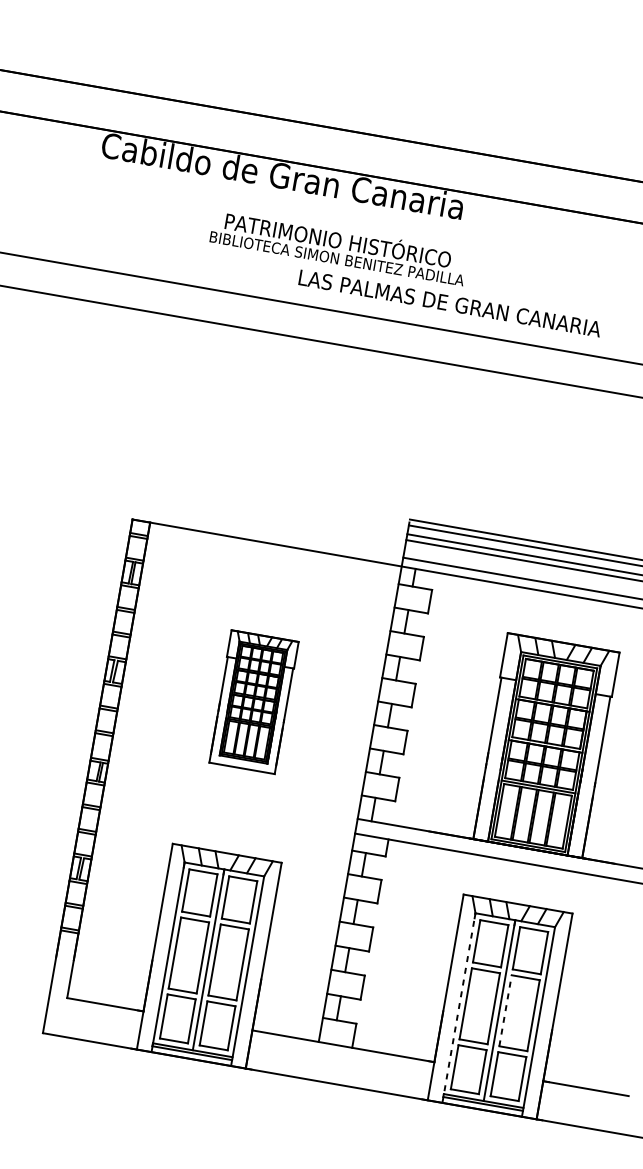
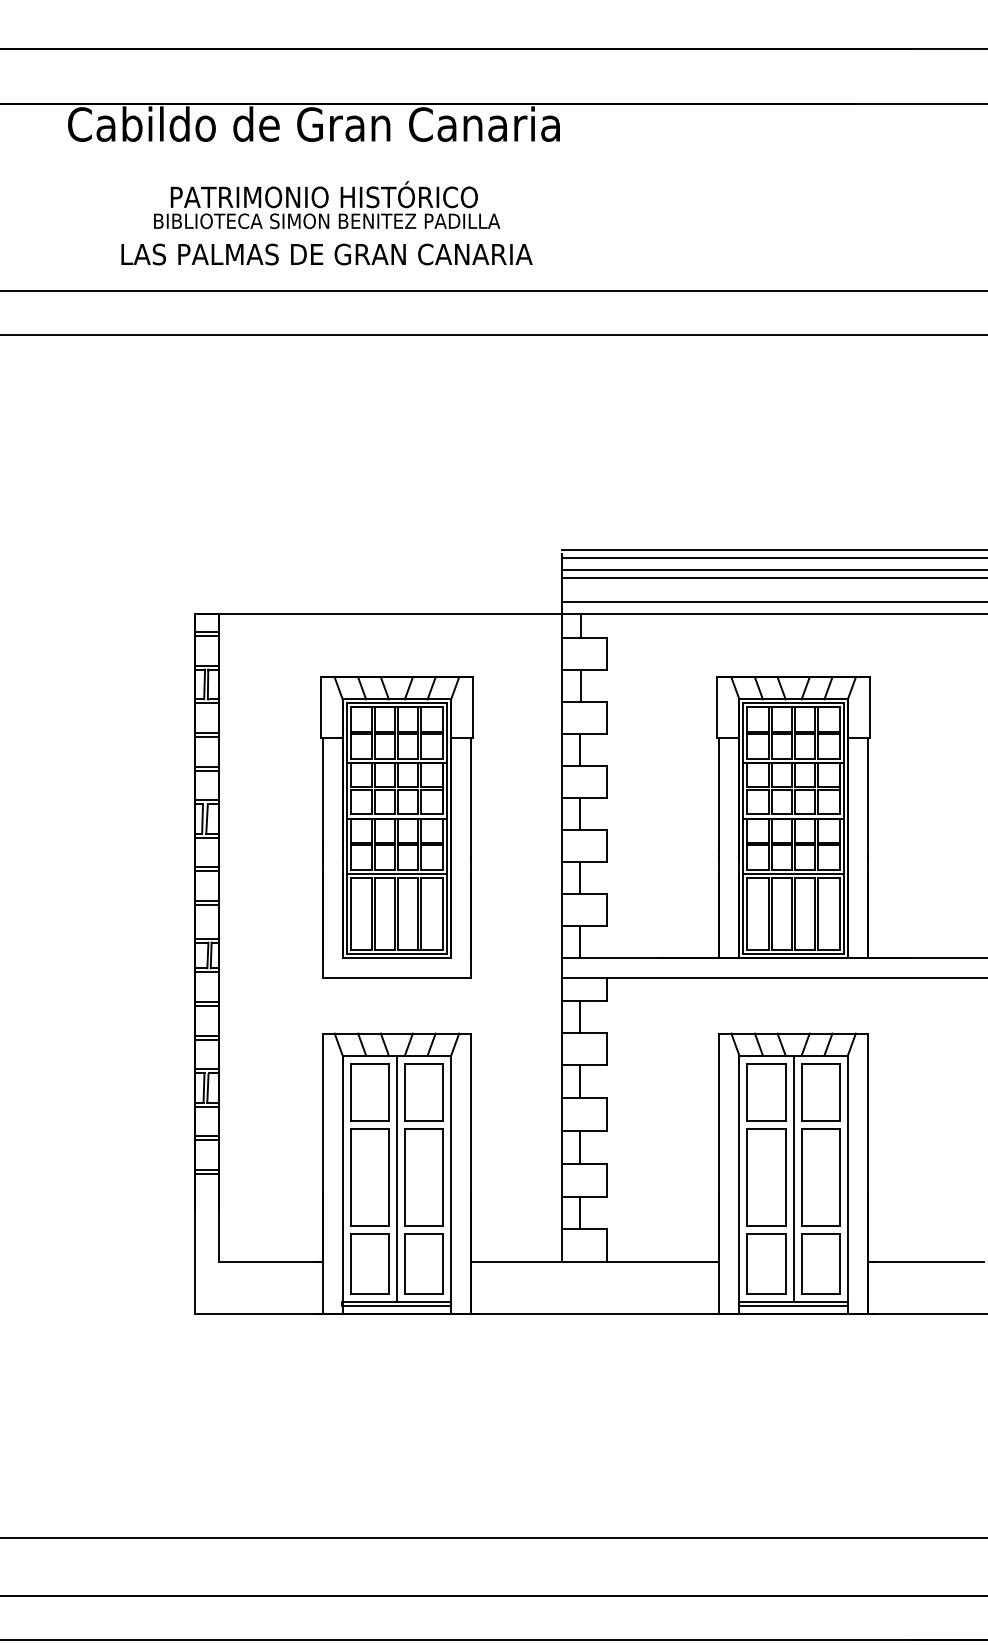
text: (339, 246) -> (327, 204), moved
text: (449, 303) -> (326, 254), moved
part: (253, 702) -> (396, 827), size x1.67
line: (459, 1007) -> (739, 1184), dashed -> solid
line: (505, 1010) -> (801, 1177), dashed -> solid

